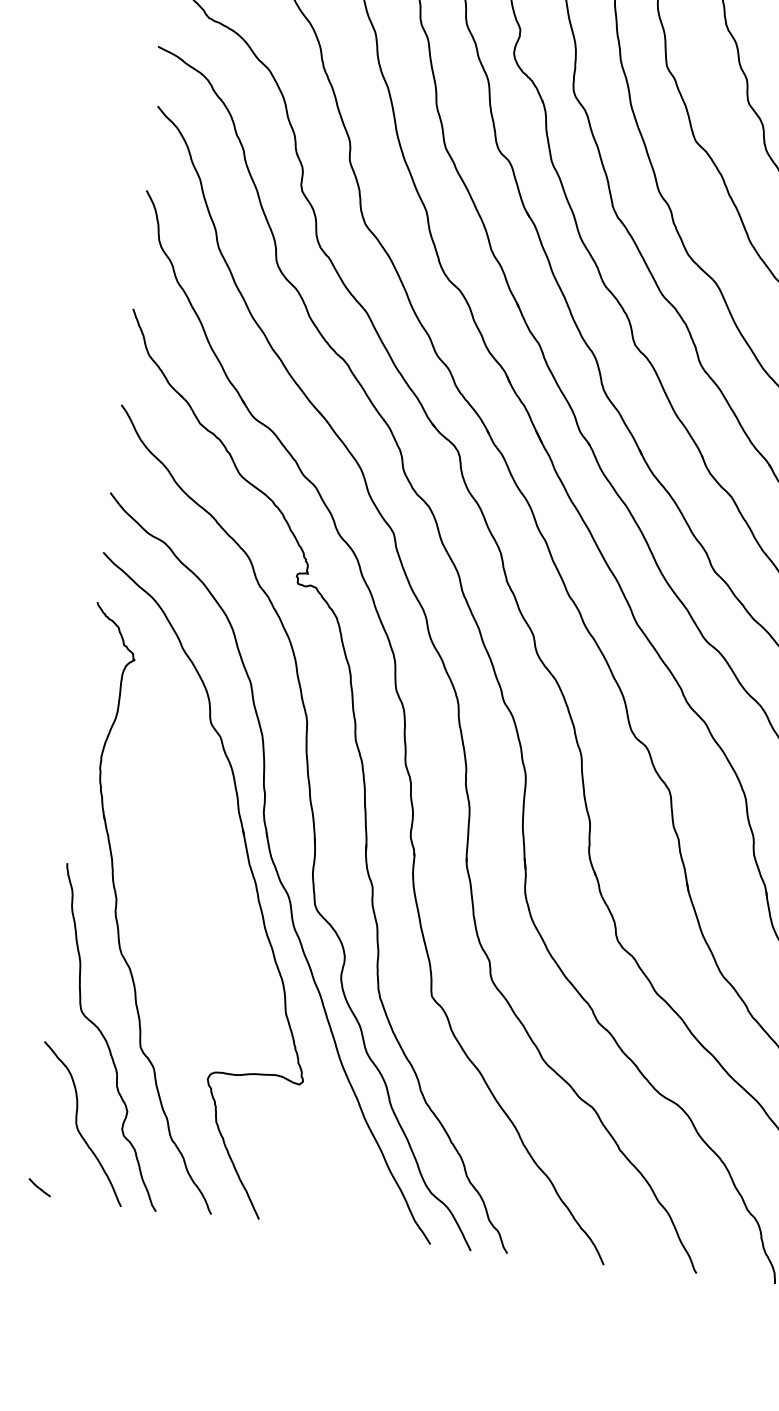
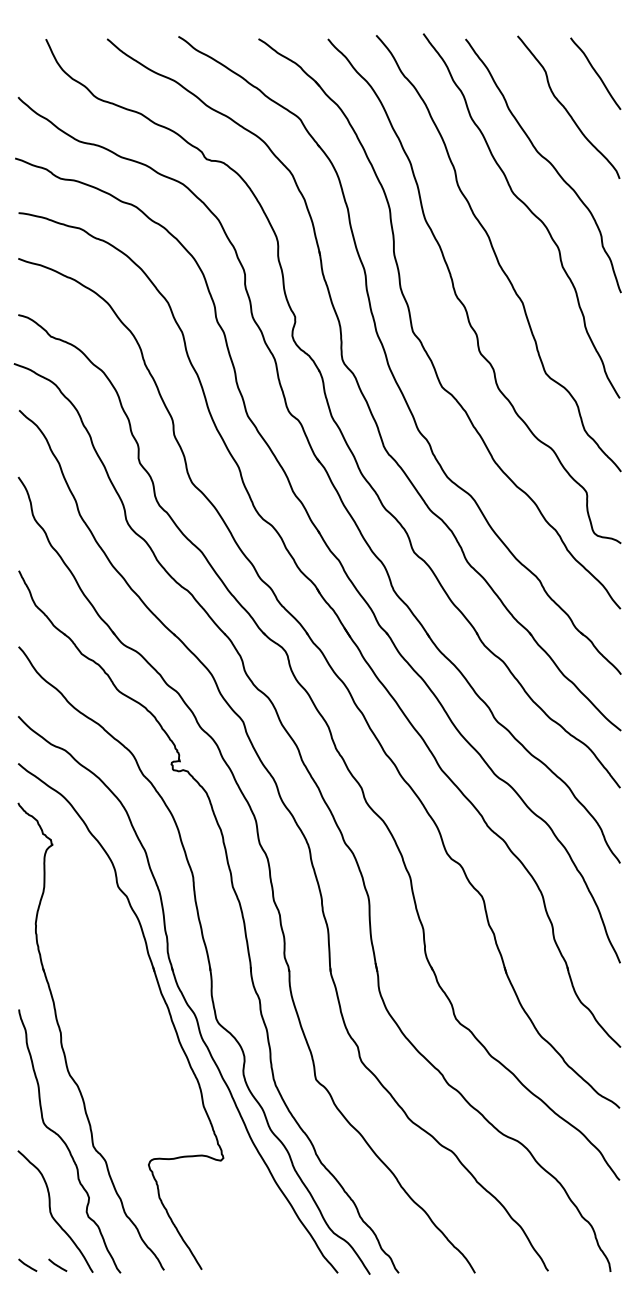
line: (77, 1191) -> (57, 1264), added

